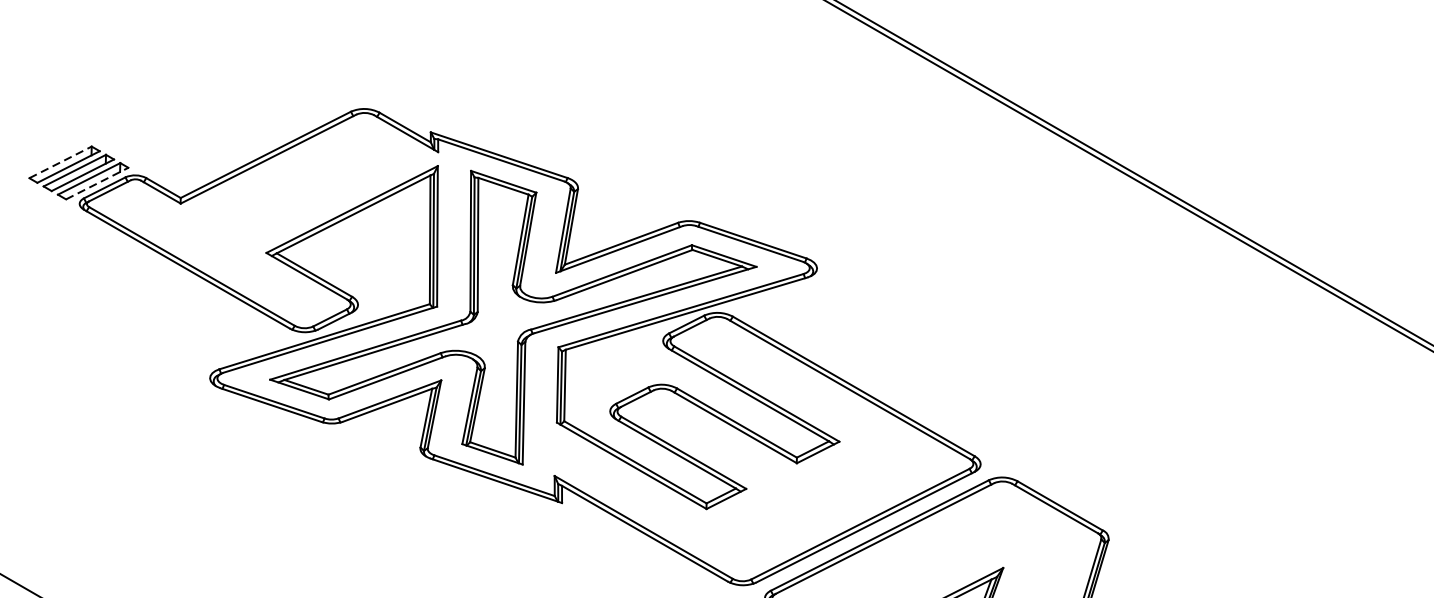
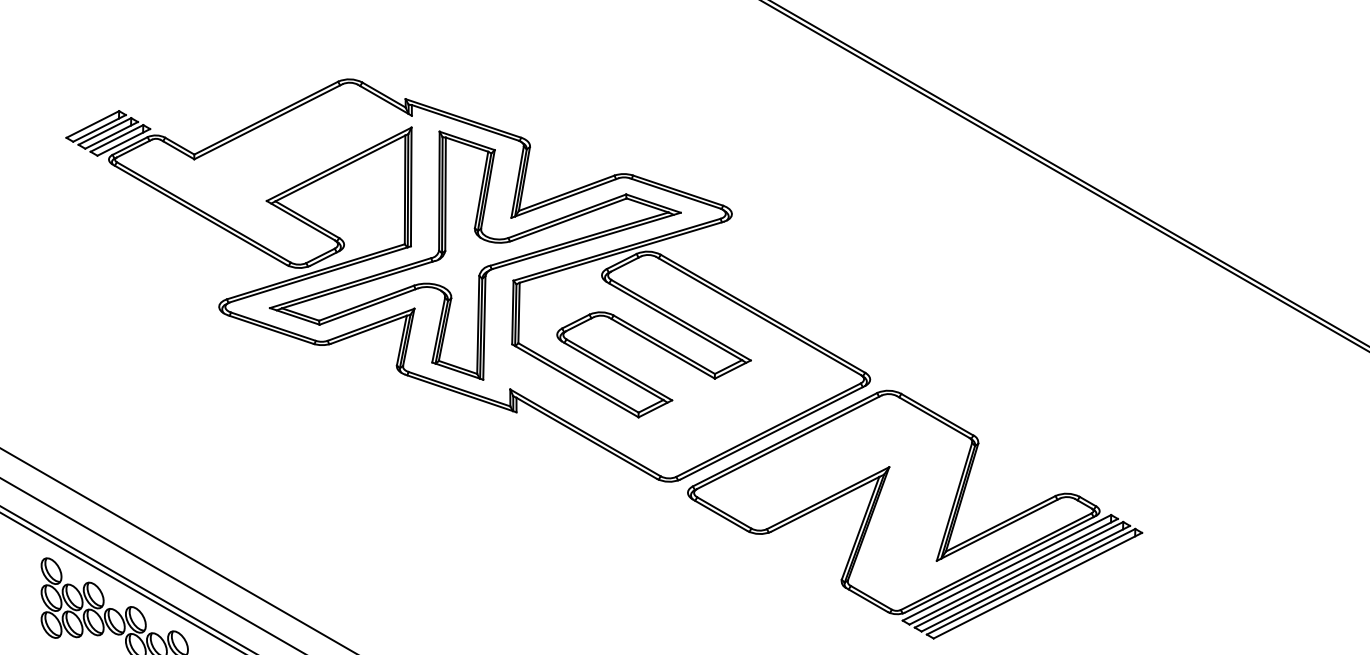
line: (60, 162) -> (92, 124), dashed -> solid
line: (96, 183) -> (123, 142), dashed -> solid

